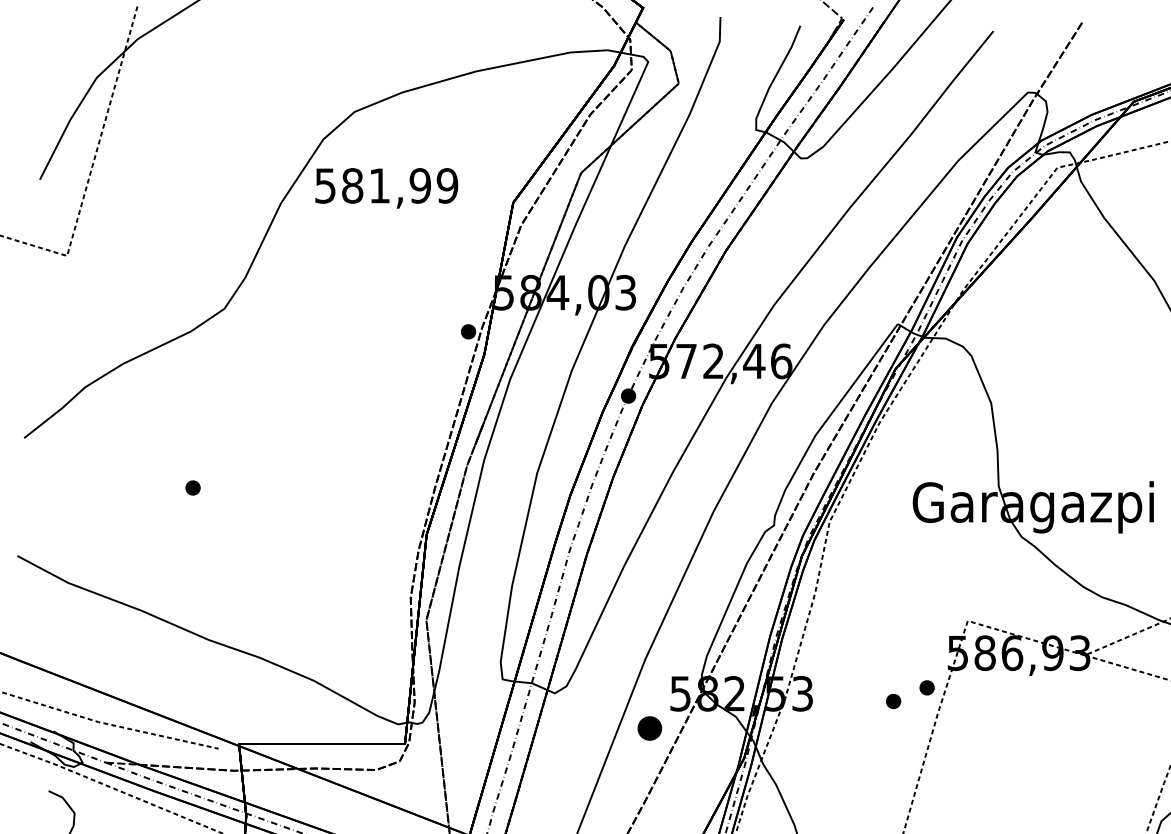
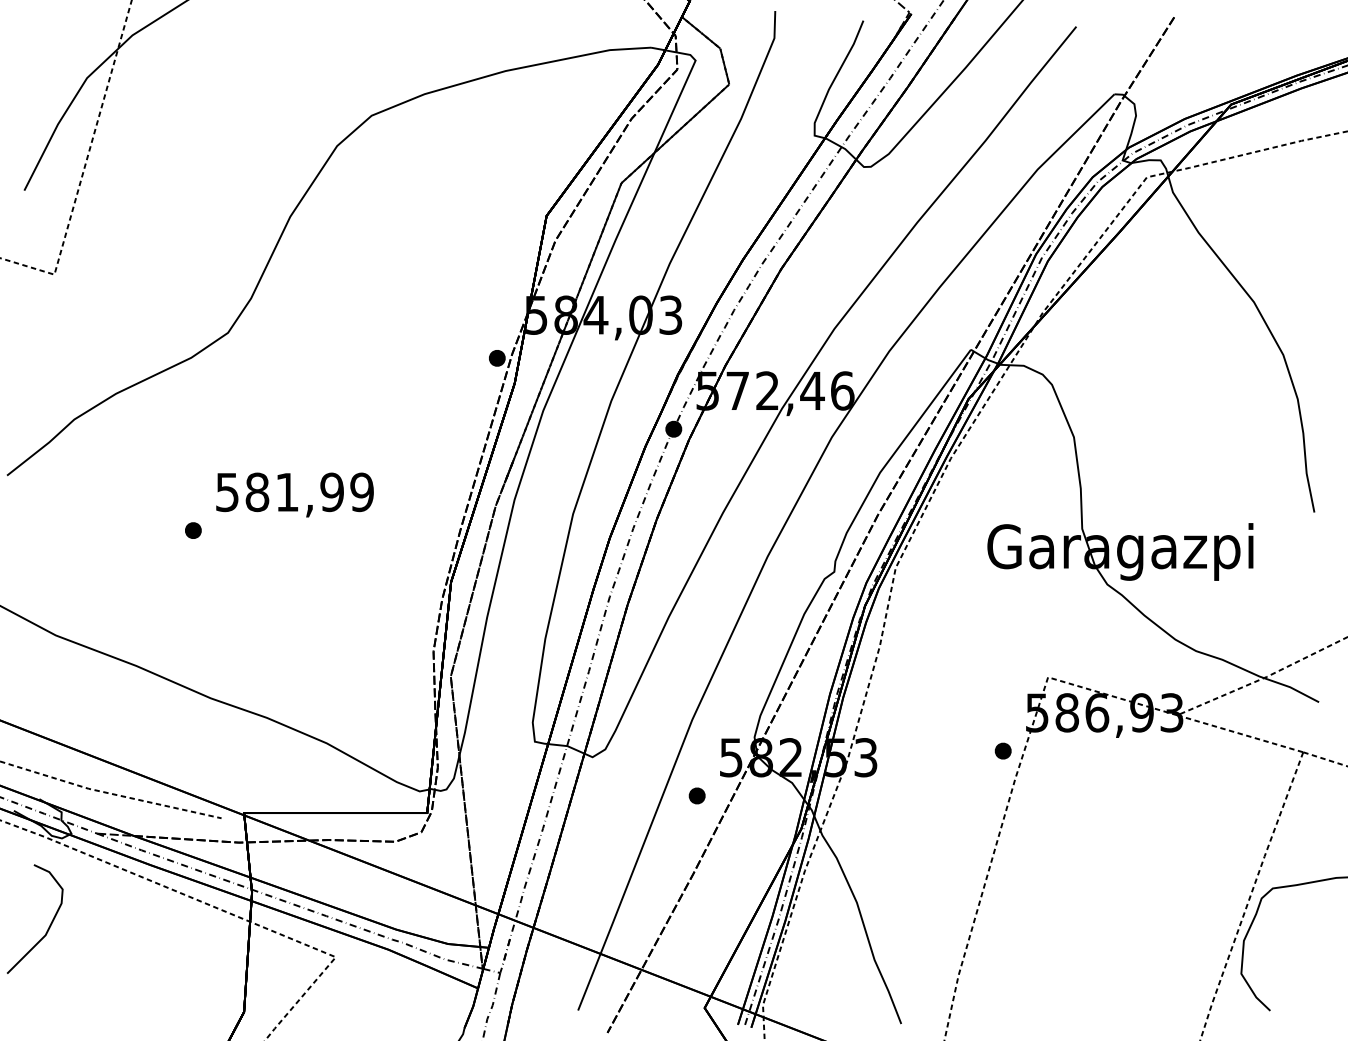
text: (386, 187) -> (294, 494), moved
part: (892, 700) -> (965, 765), removed
part: (649, 728) -> (696, 795), size x0.62

